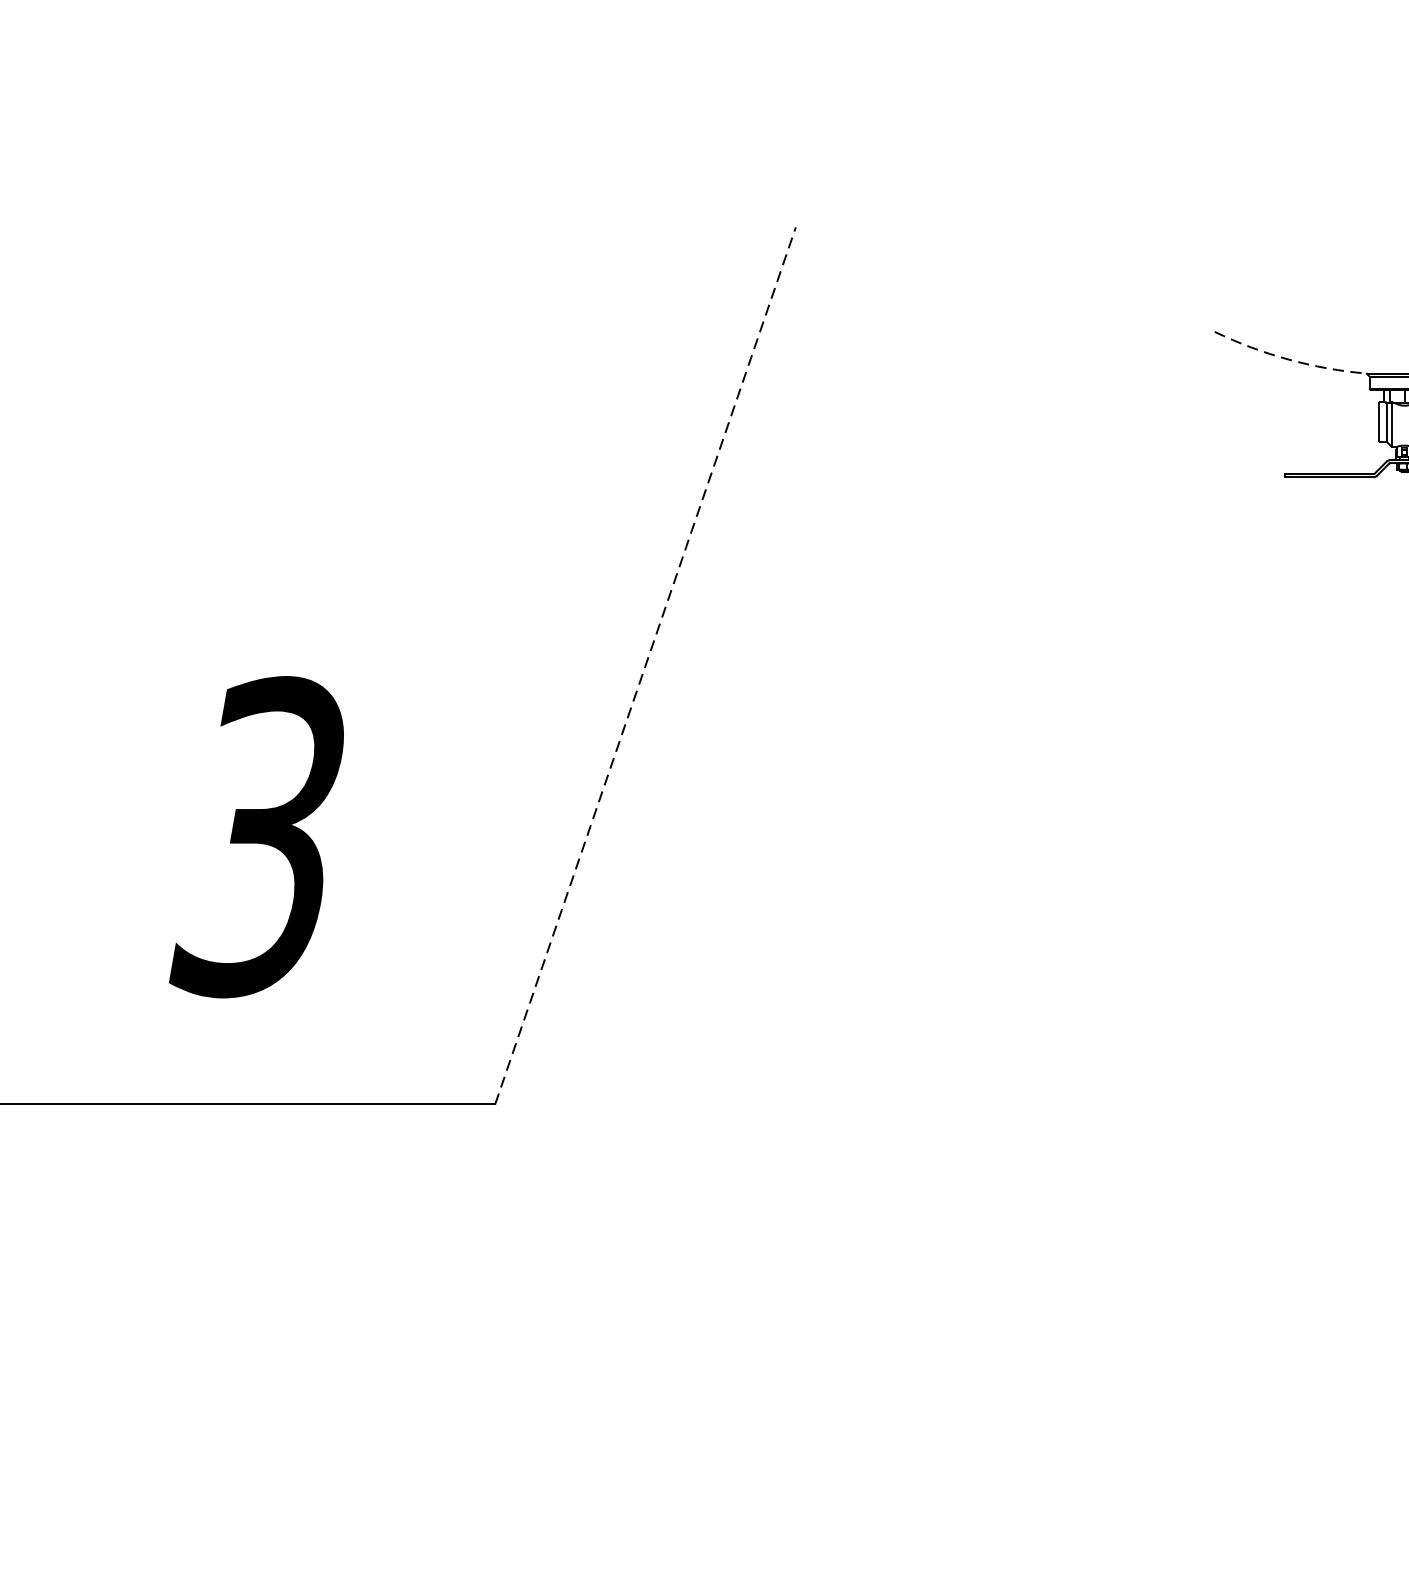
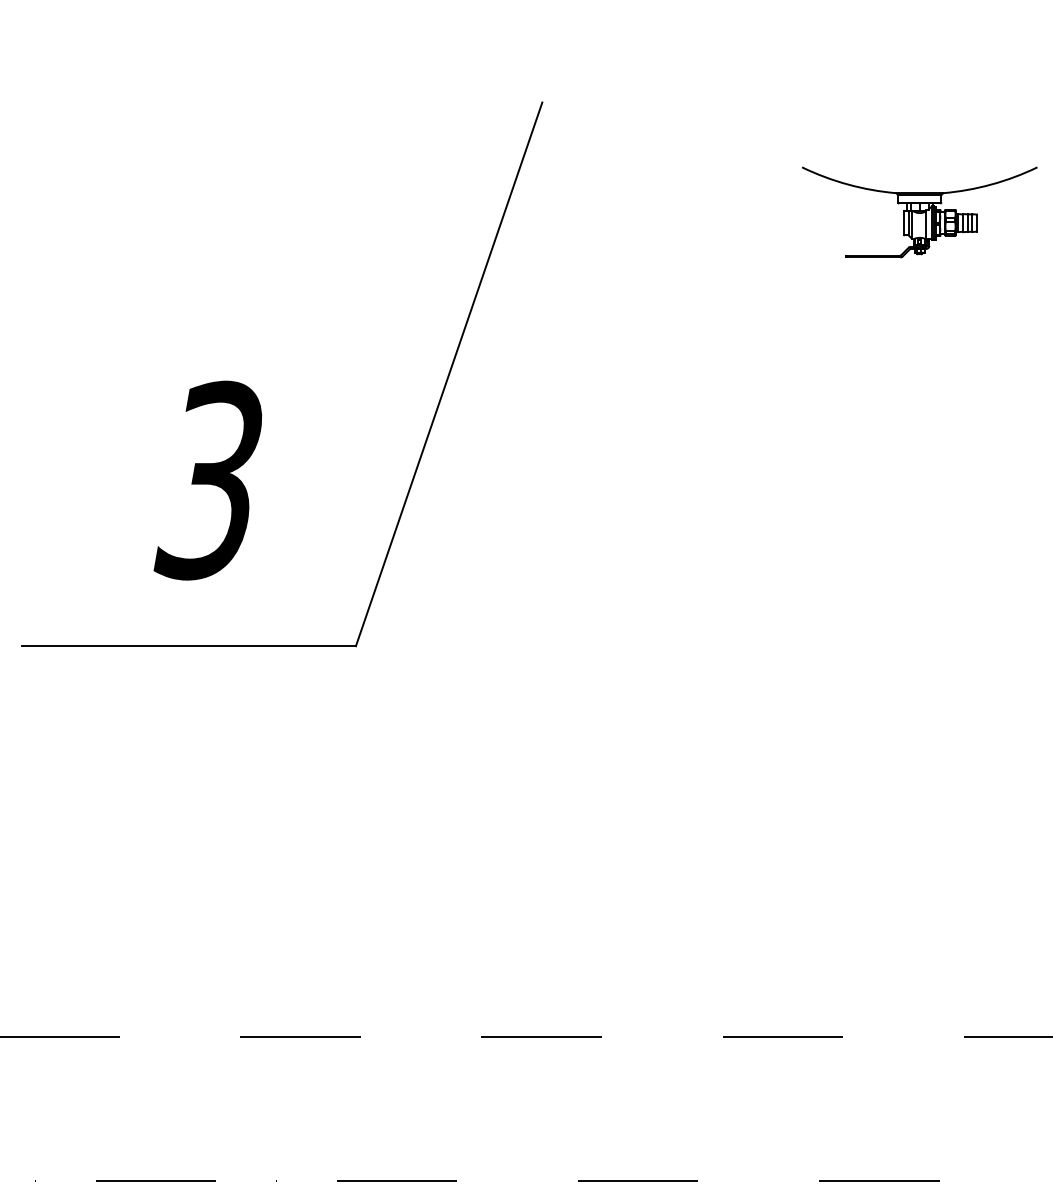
arc: (1289, 359) -> (848, 184), dashed -> solid
line: (646, 664) -> (449, 373), dashed -> solid

